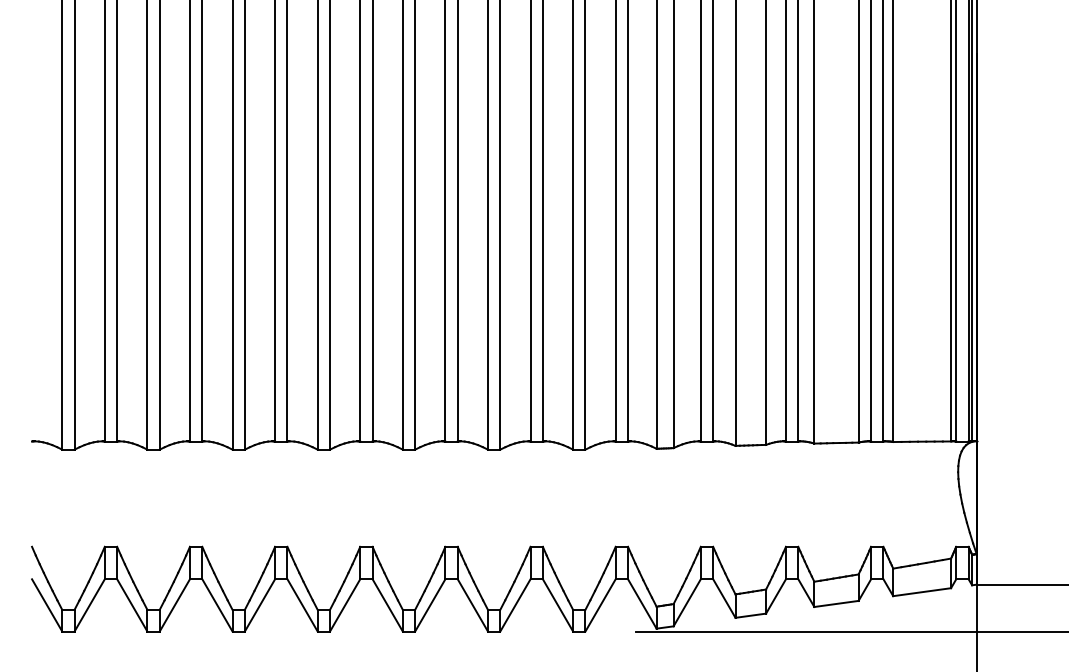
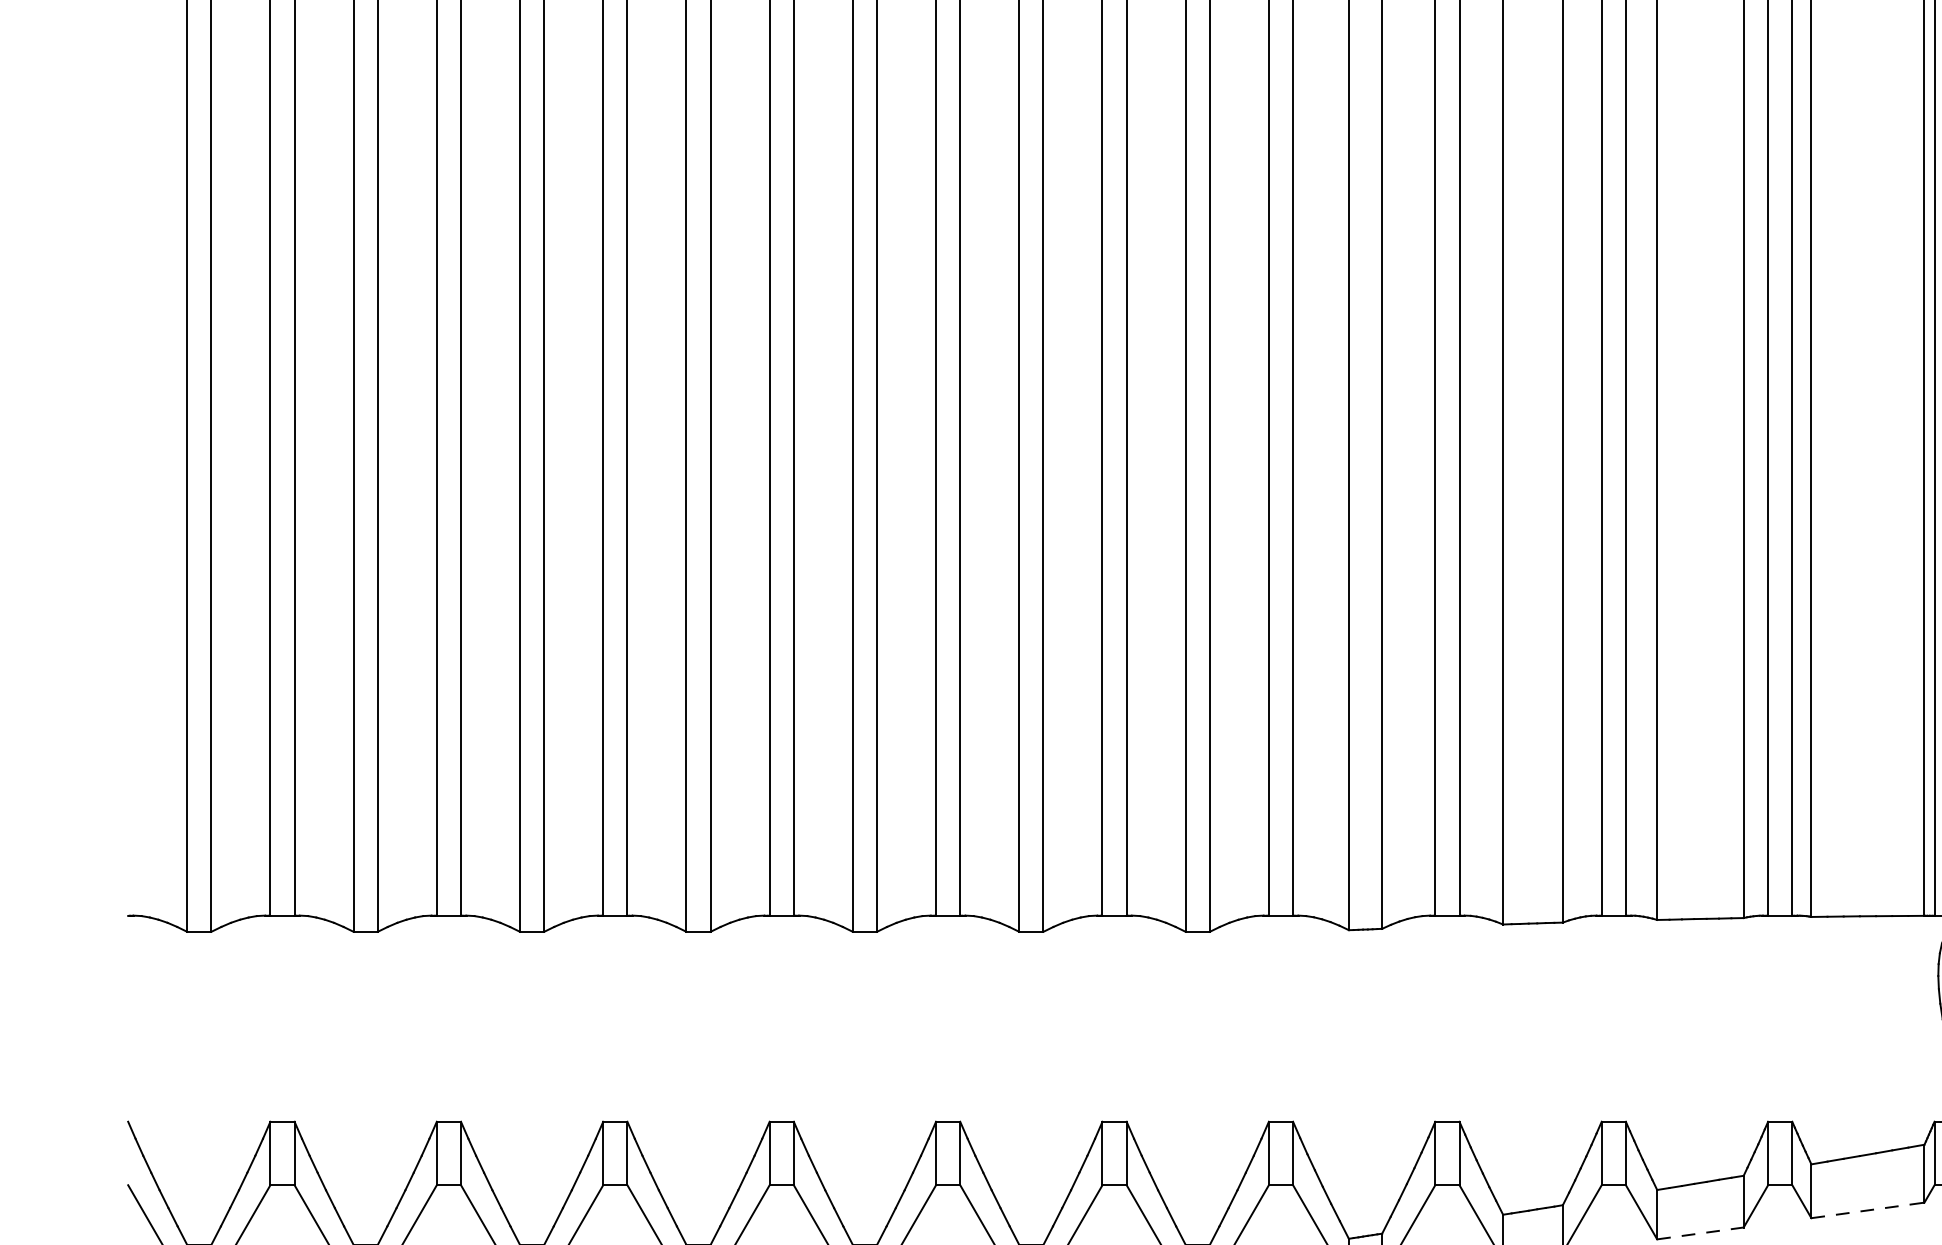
line: (922, 592) -> (1868, 1211), solid -> dashed
line: (836, 603) -> (1700, 1232), solid -> dashed

